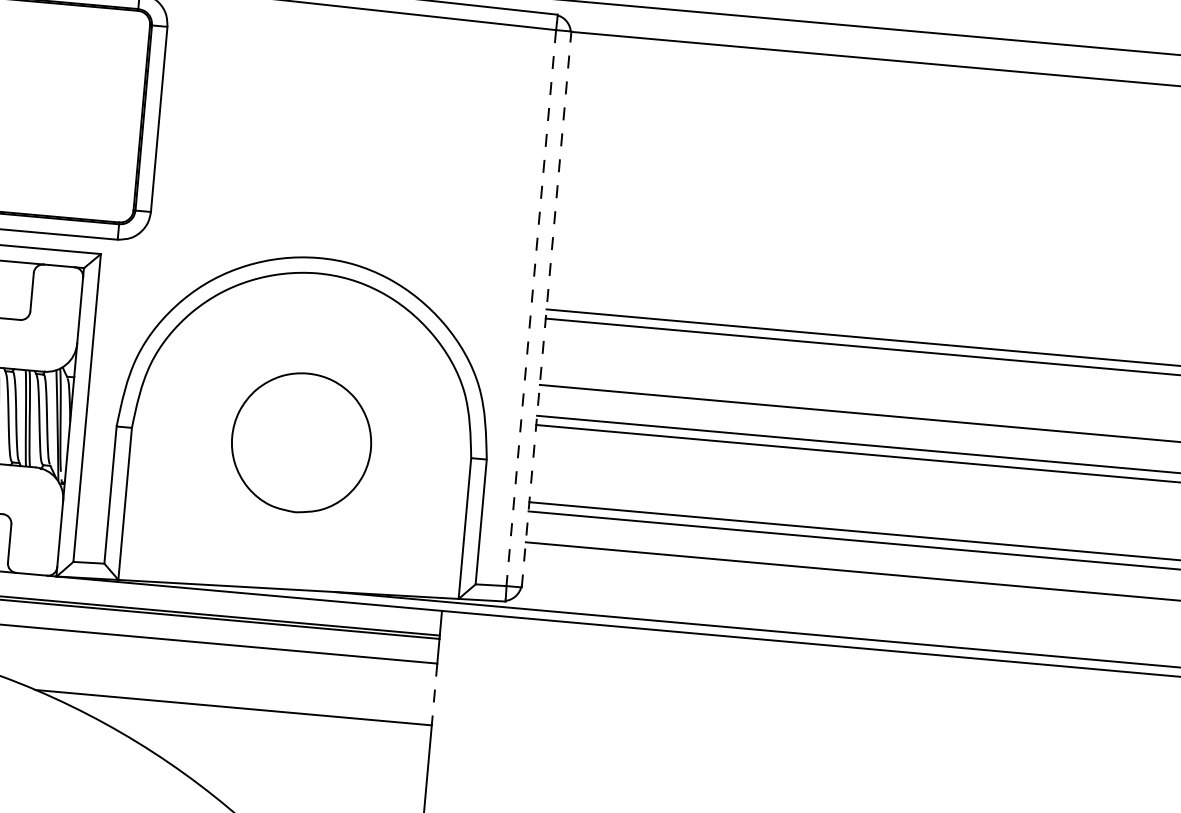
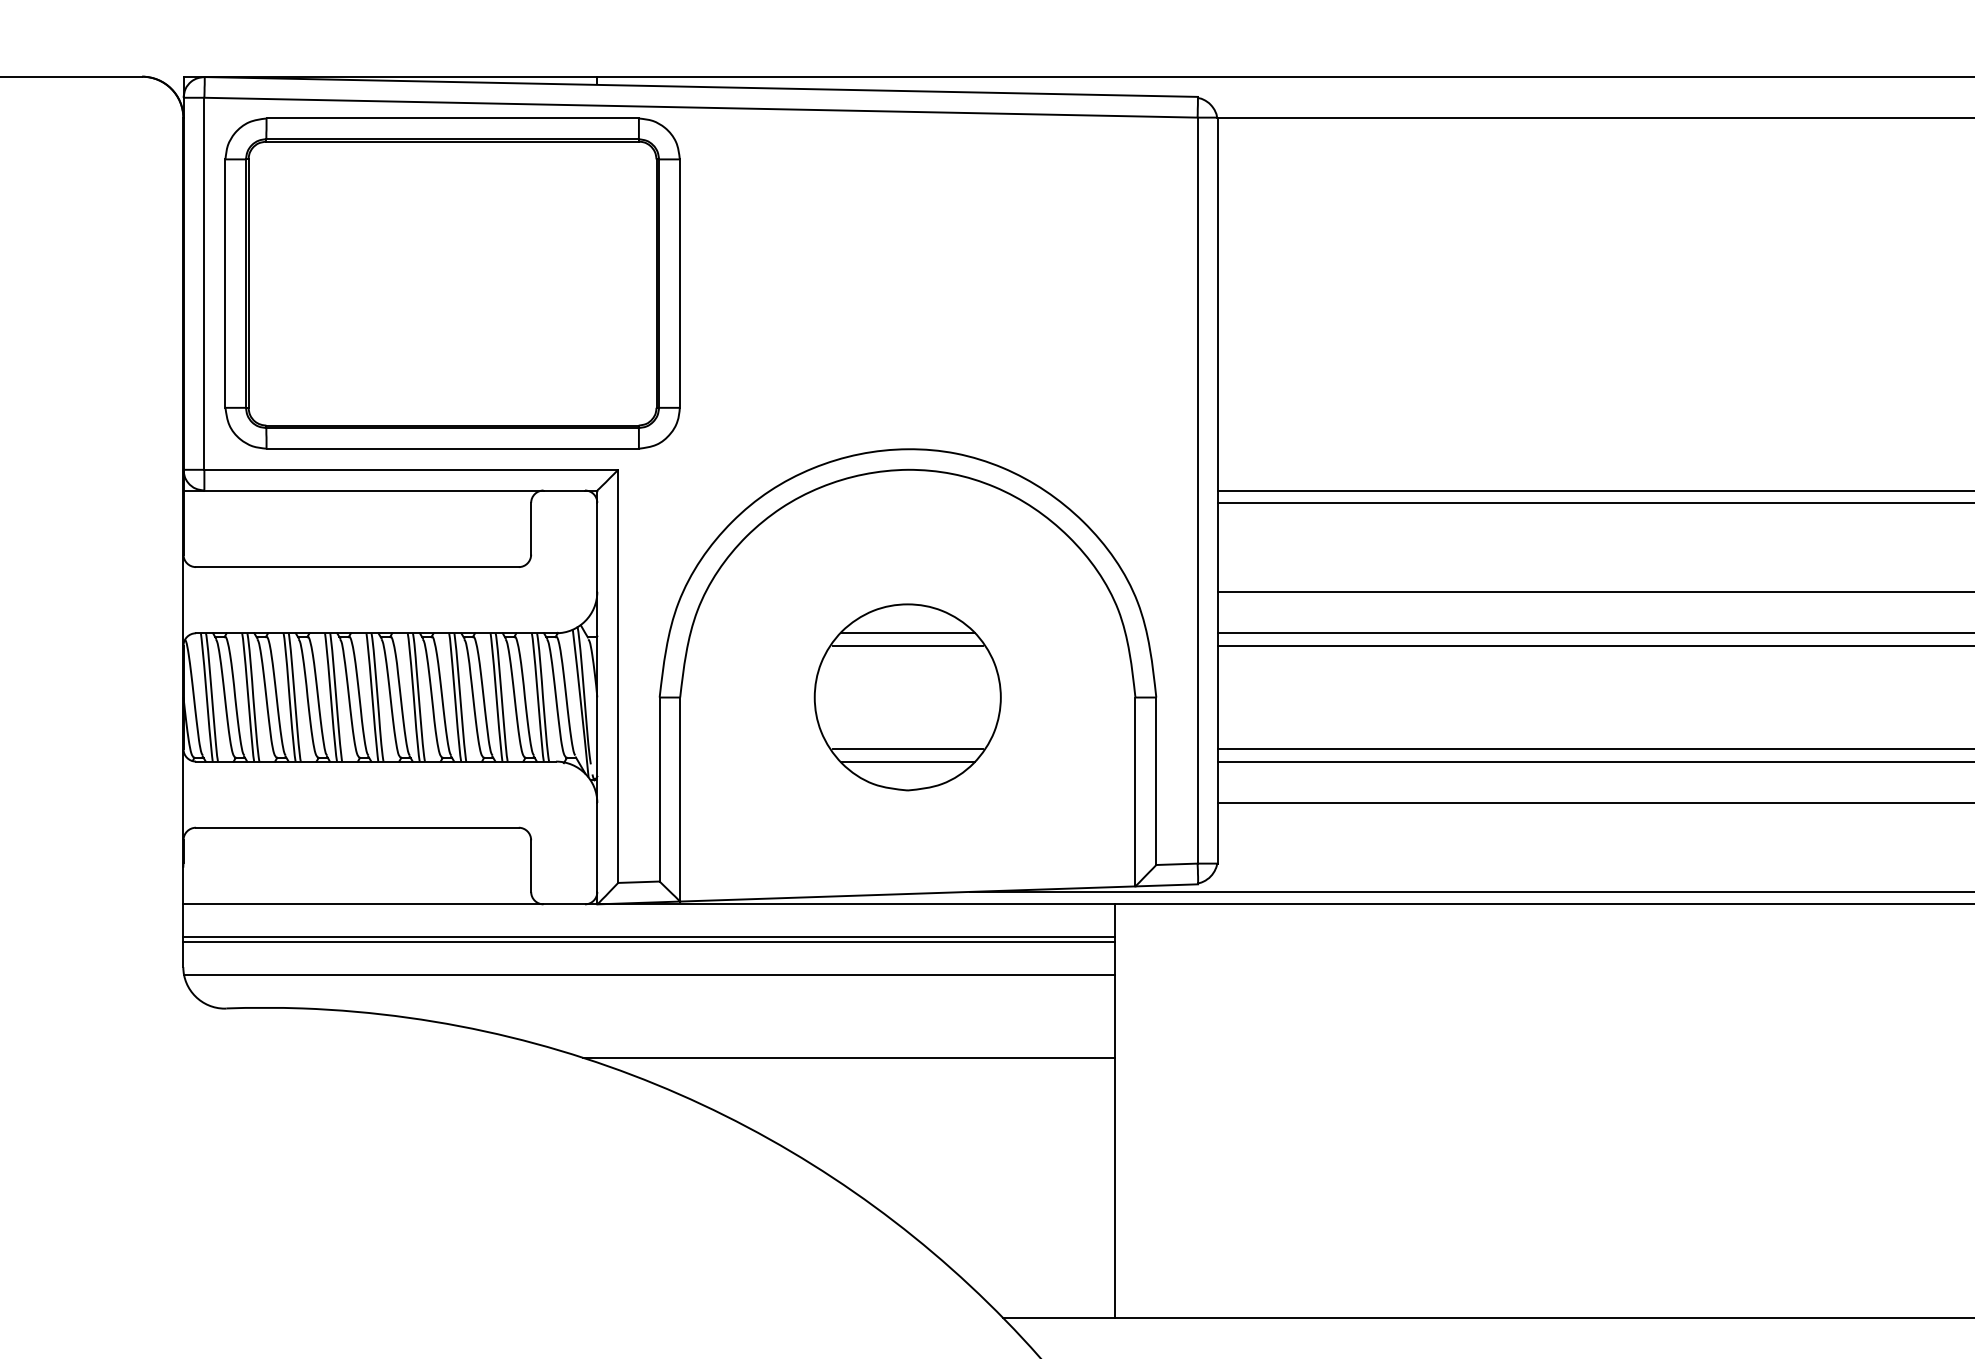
line: (531, 308) -> (1197, 490), dashed -> solid
line: (546, 309) -> (1218, 490), dashed -> solid
line: (305, 395) -> (907, 633), added
line: (304, 404) -> (907, 645), added
line: (297, 481) -> (907, 749), added
line: (297, 490) -> (907, 761), added
line: (434, 694) -> (1114, 1016), dashed -> solid

